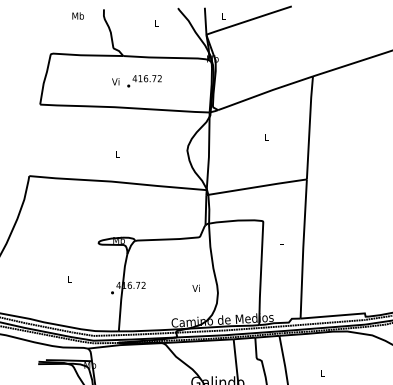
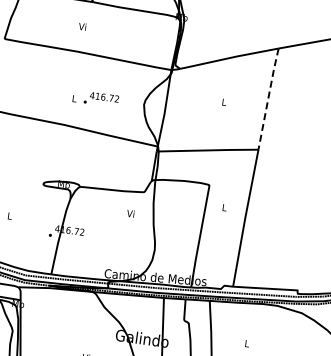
text: (144, 81) -> (101, 99), moved
line: (309, 127) -> (268, 98), solid -> dashed
text: (195, 287) -> (130, 212), moved

